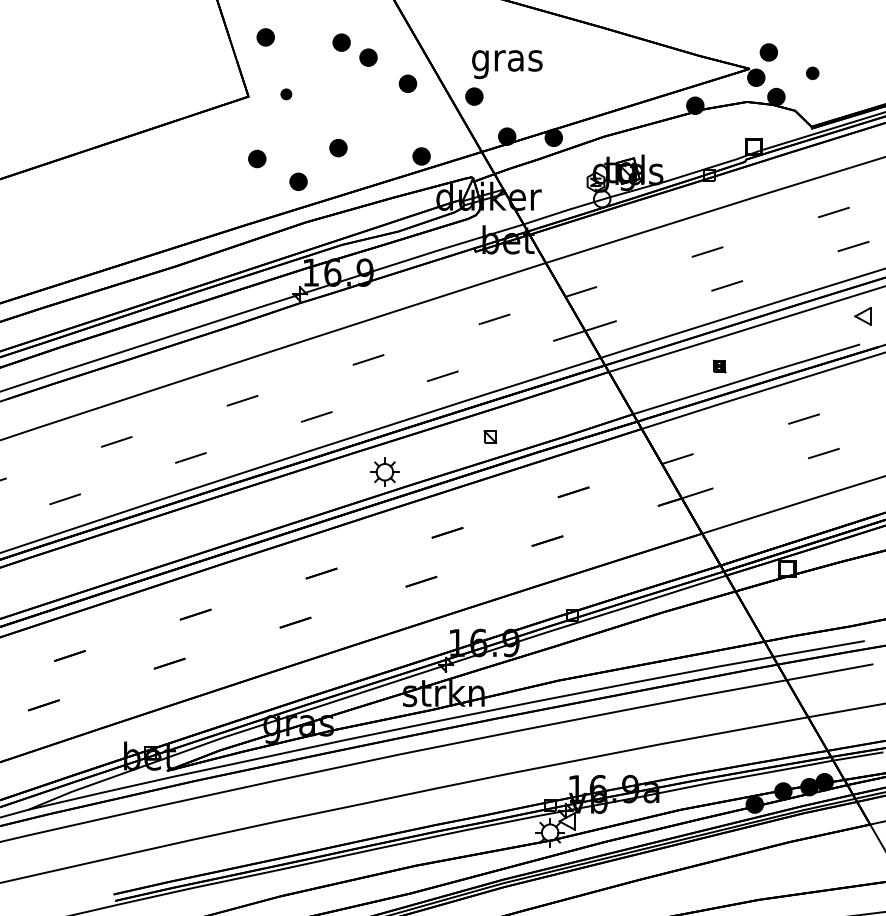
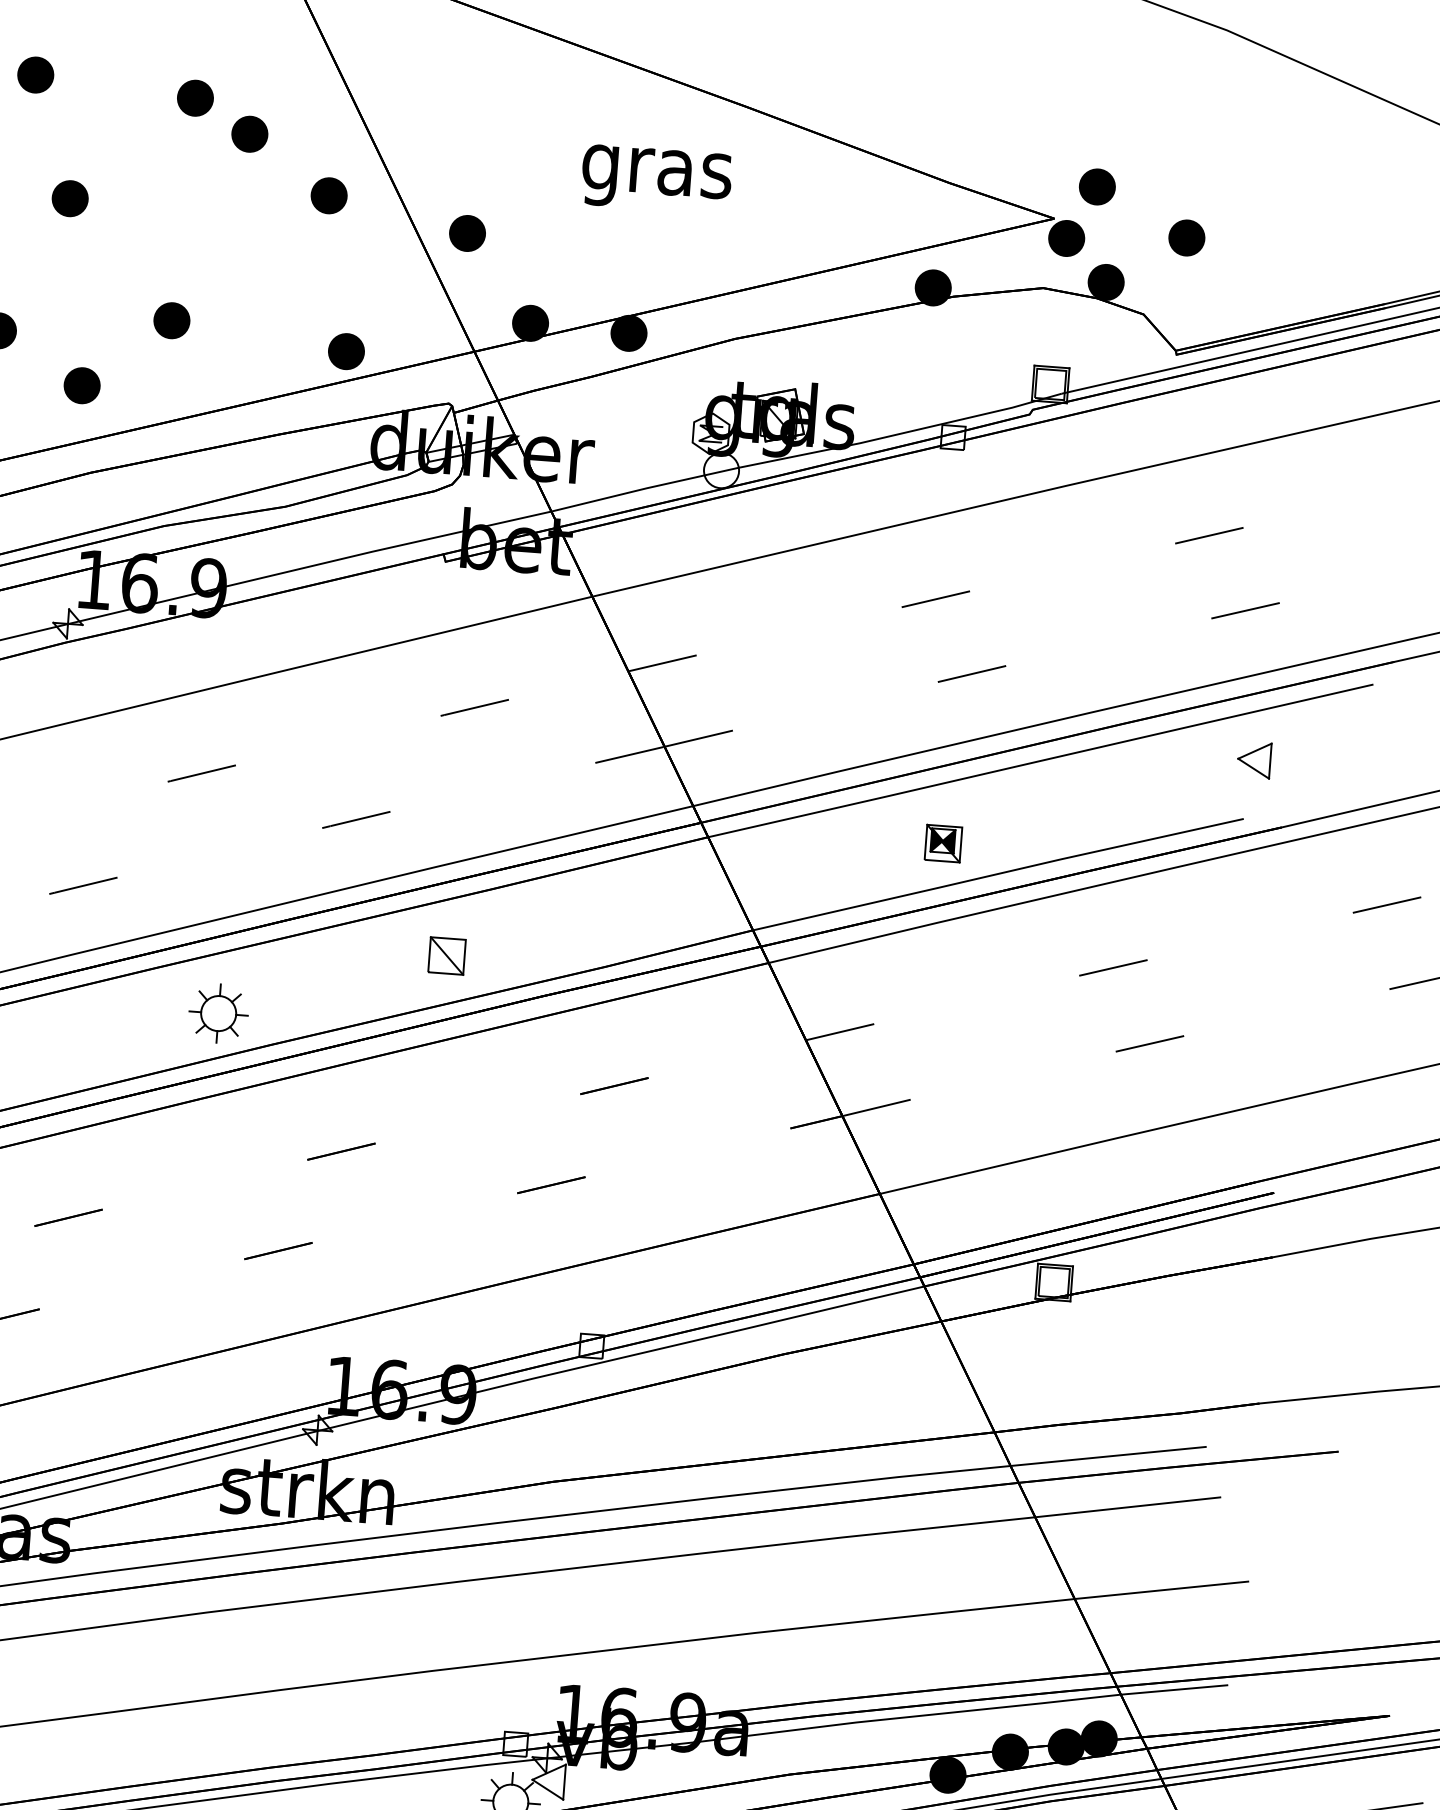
text: (507, 64) -> (656, 179), moved
part: (812, 73) -> (1186, 238), size x1.43
part: (286, 94) -> (70, 199), size x1.67
part: (719, 366) -> (942, 843), size x1.43
part: (490, 436) -> (447, 954), size x1.43

